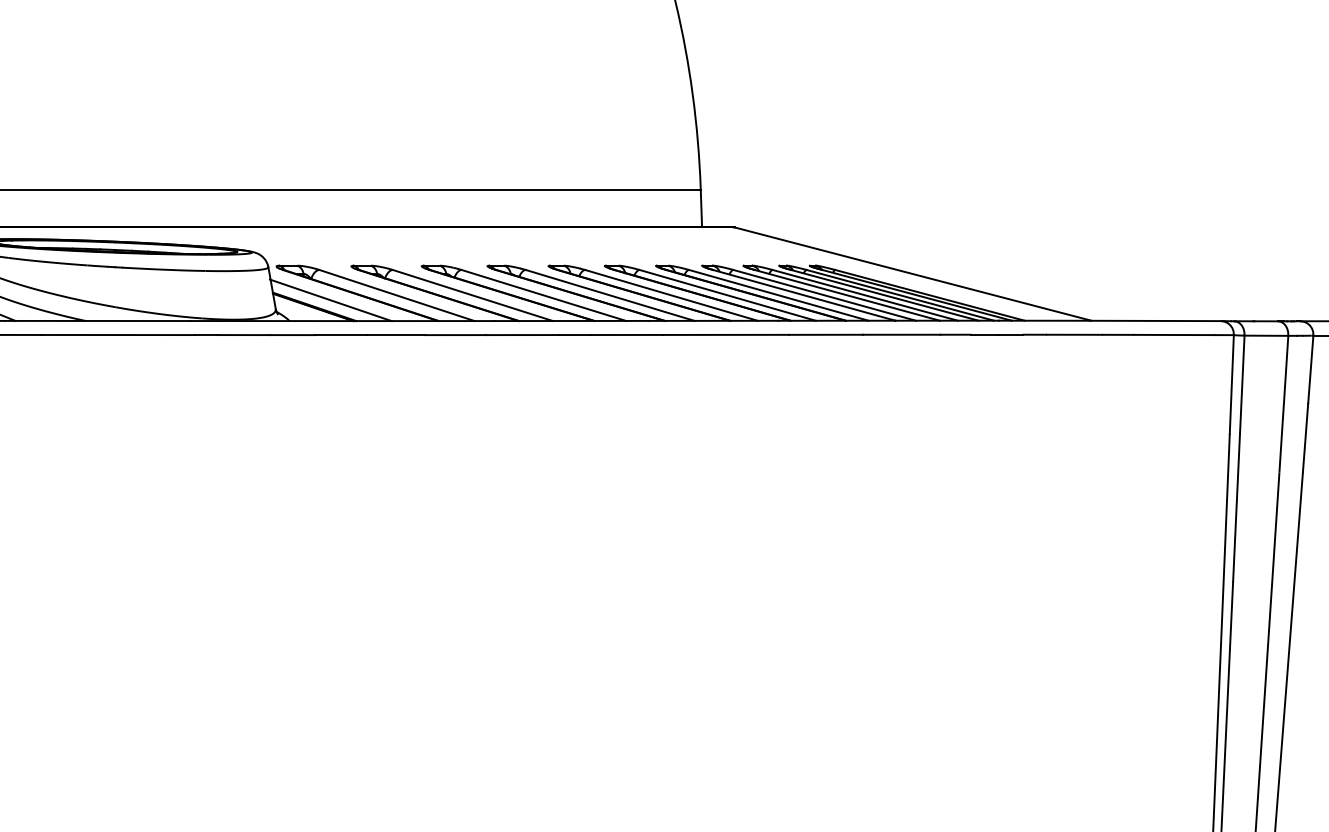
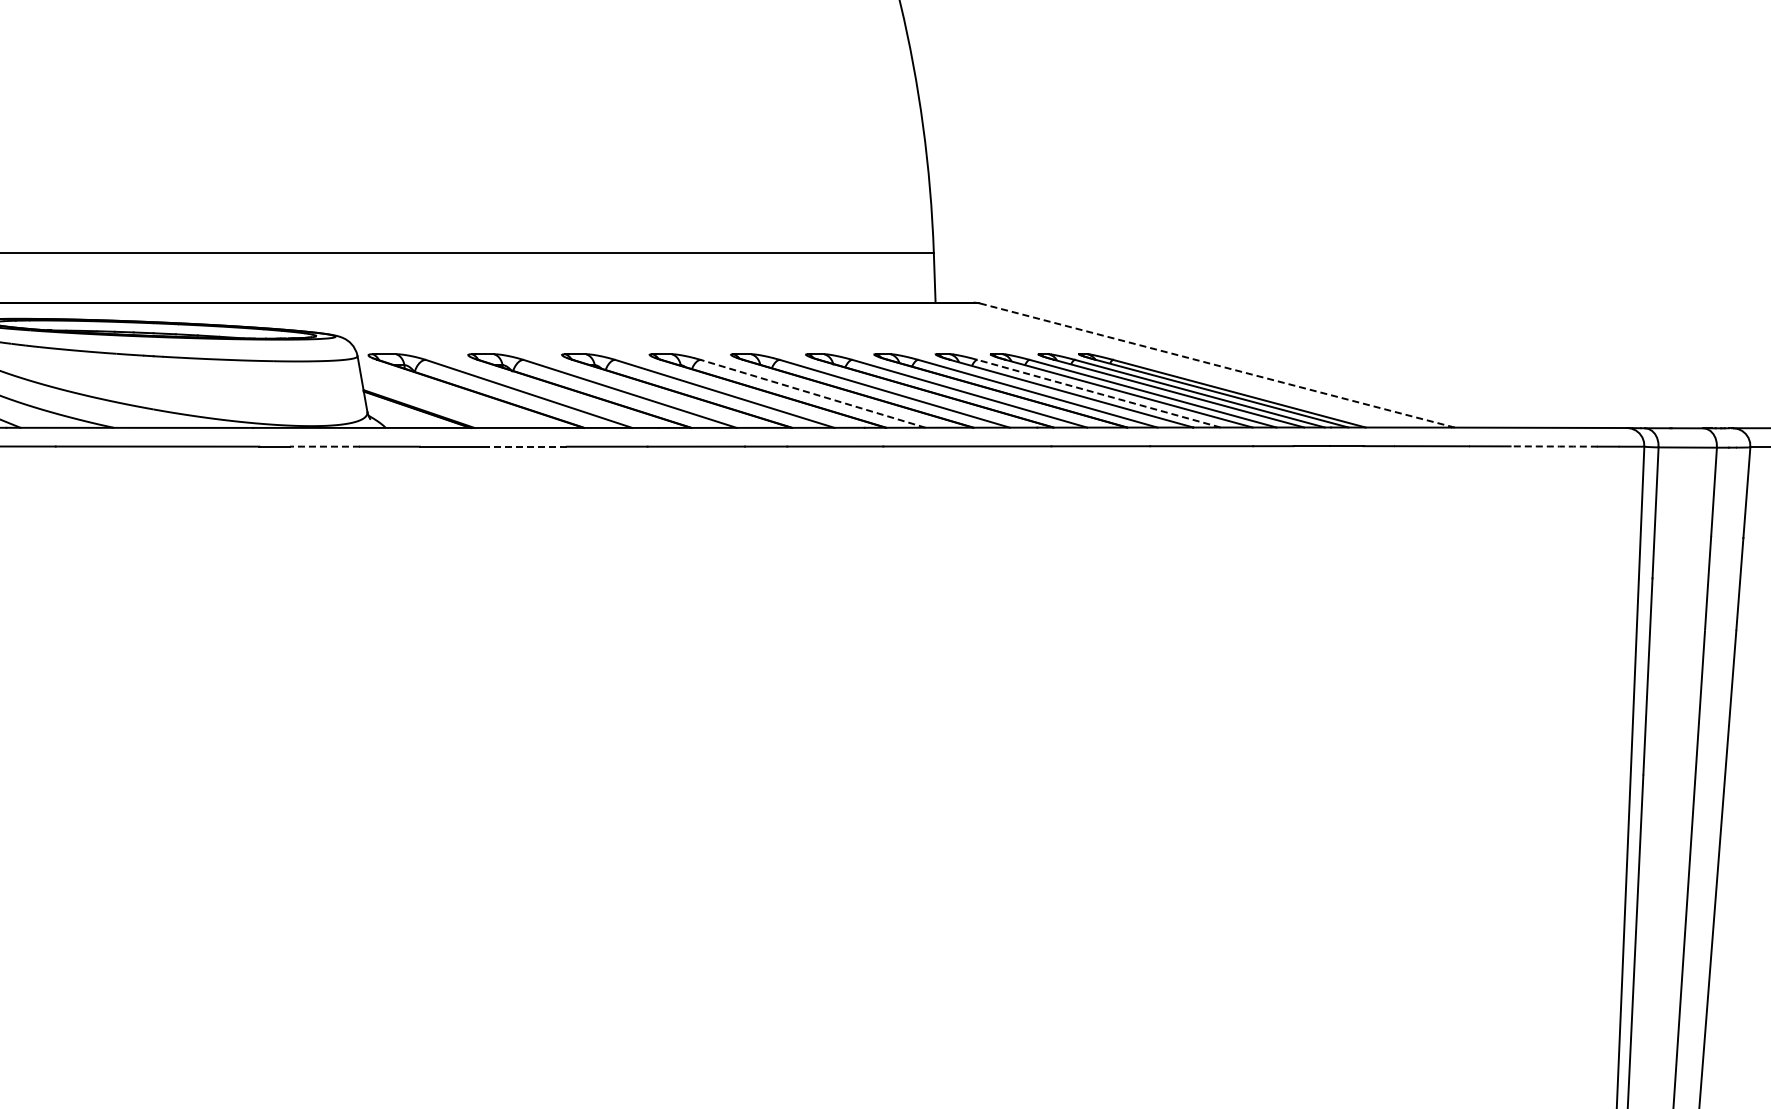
line: (913, 274) -> (1217, 365), solid -> dashed
line: (609, 295) -> (812, 393), solid -> dashed
line: (824, 295) -> (1098, 393), solid -> dashed
line: (330, 299) -> (440, 399), removed
line: (243, 334) -> (324, 446), solid -> dashed
line: (395, 334) -> (527, 446), solid -> dashed
line: (1166, 334) -> (1554, 446), solid -> dashed

